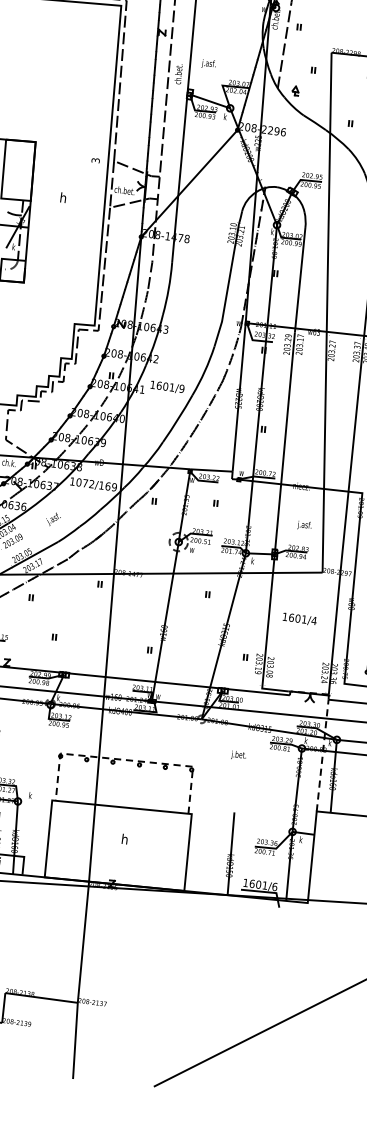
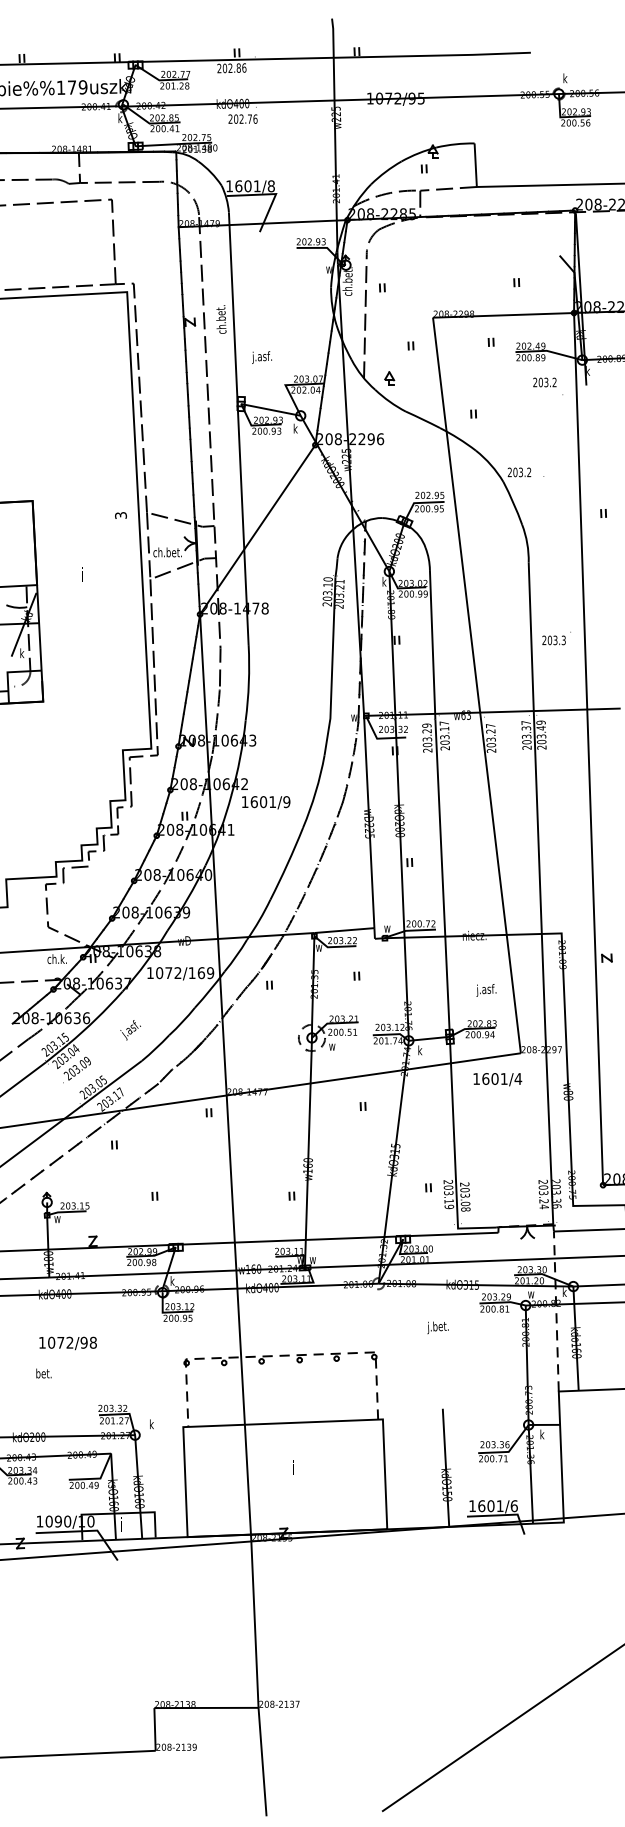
text: (178, 74) -> (221, 319), moved
text: (63, 197) -> (82, 573), h -> i
text: (167, 387) -> (266, 802), moved
text: (299, 619) -> (497, 1079), moved
text: (307, 740) -> (531, 1293), k -> w
text: (125, 839) -> (293, 1467), h -> i

